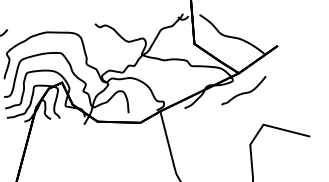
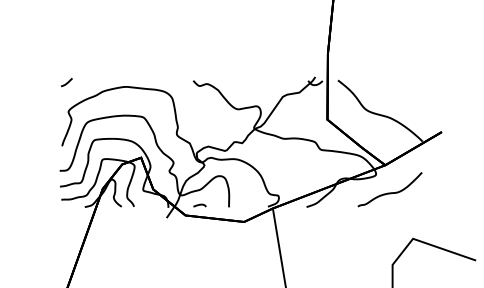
curve: (107, 113) -> (199, 205), added

